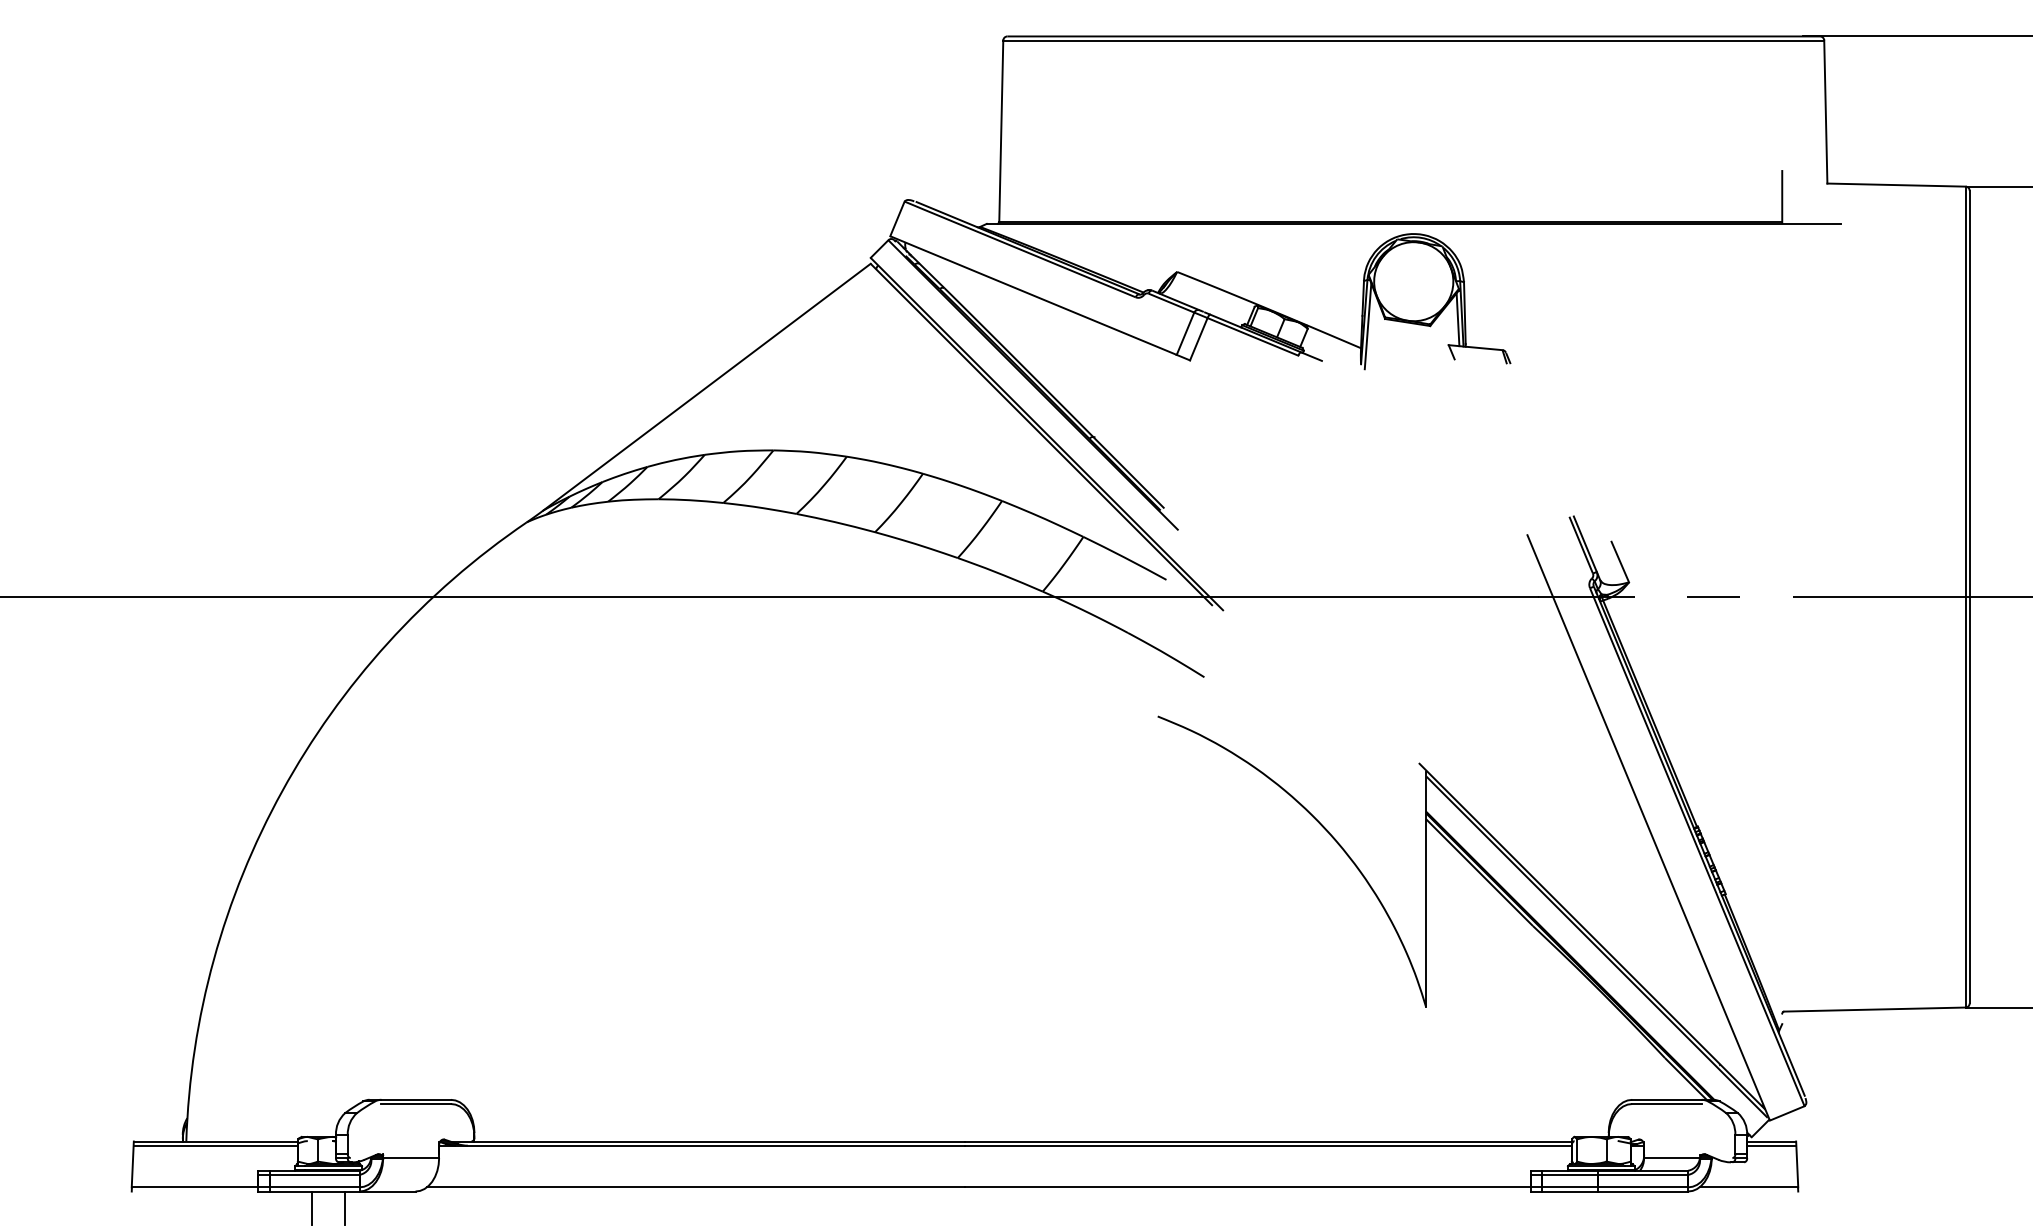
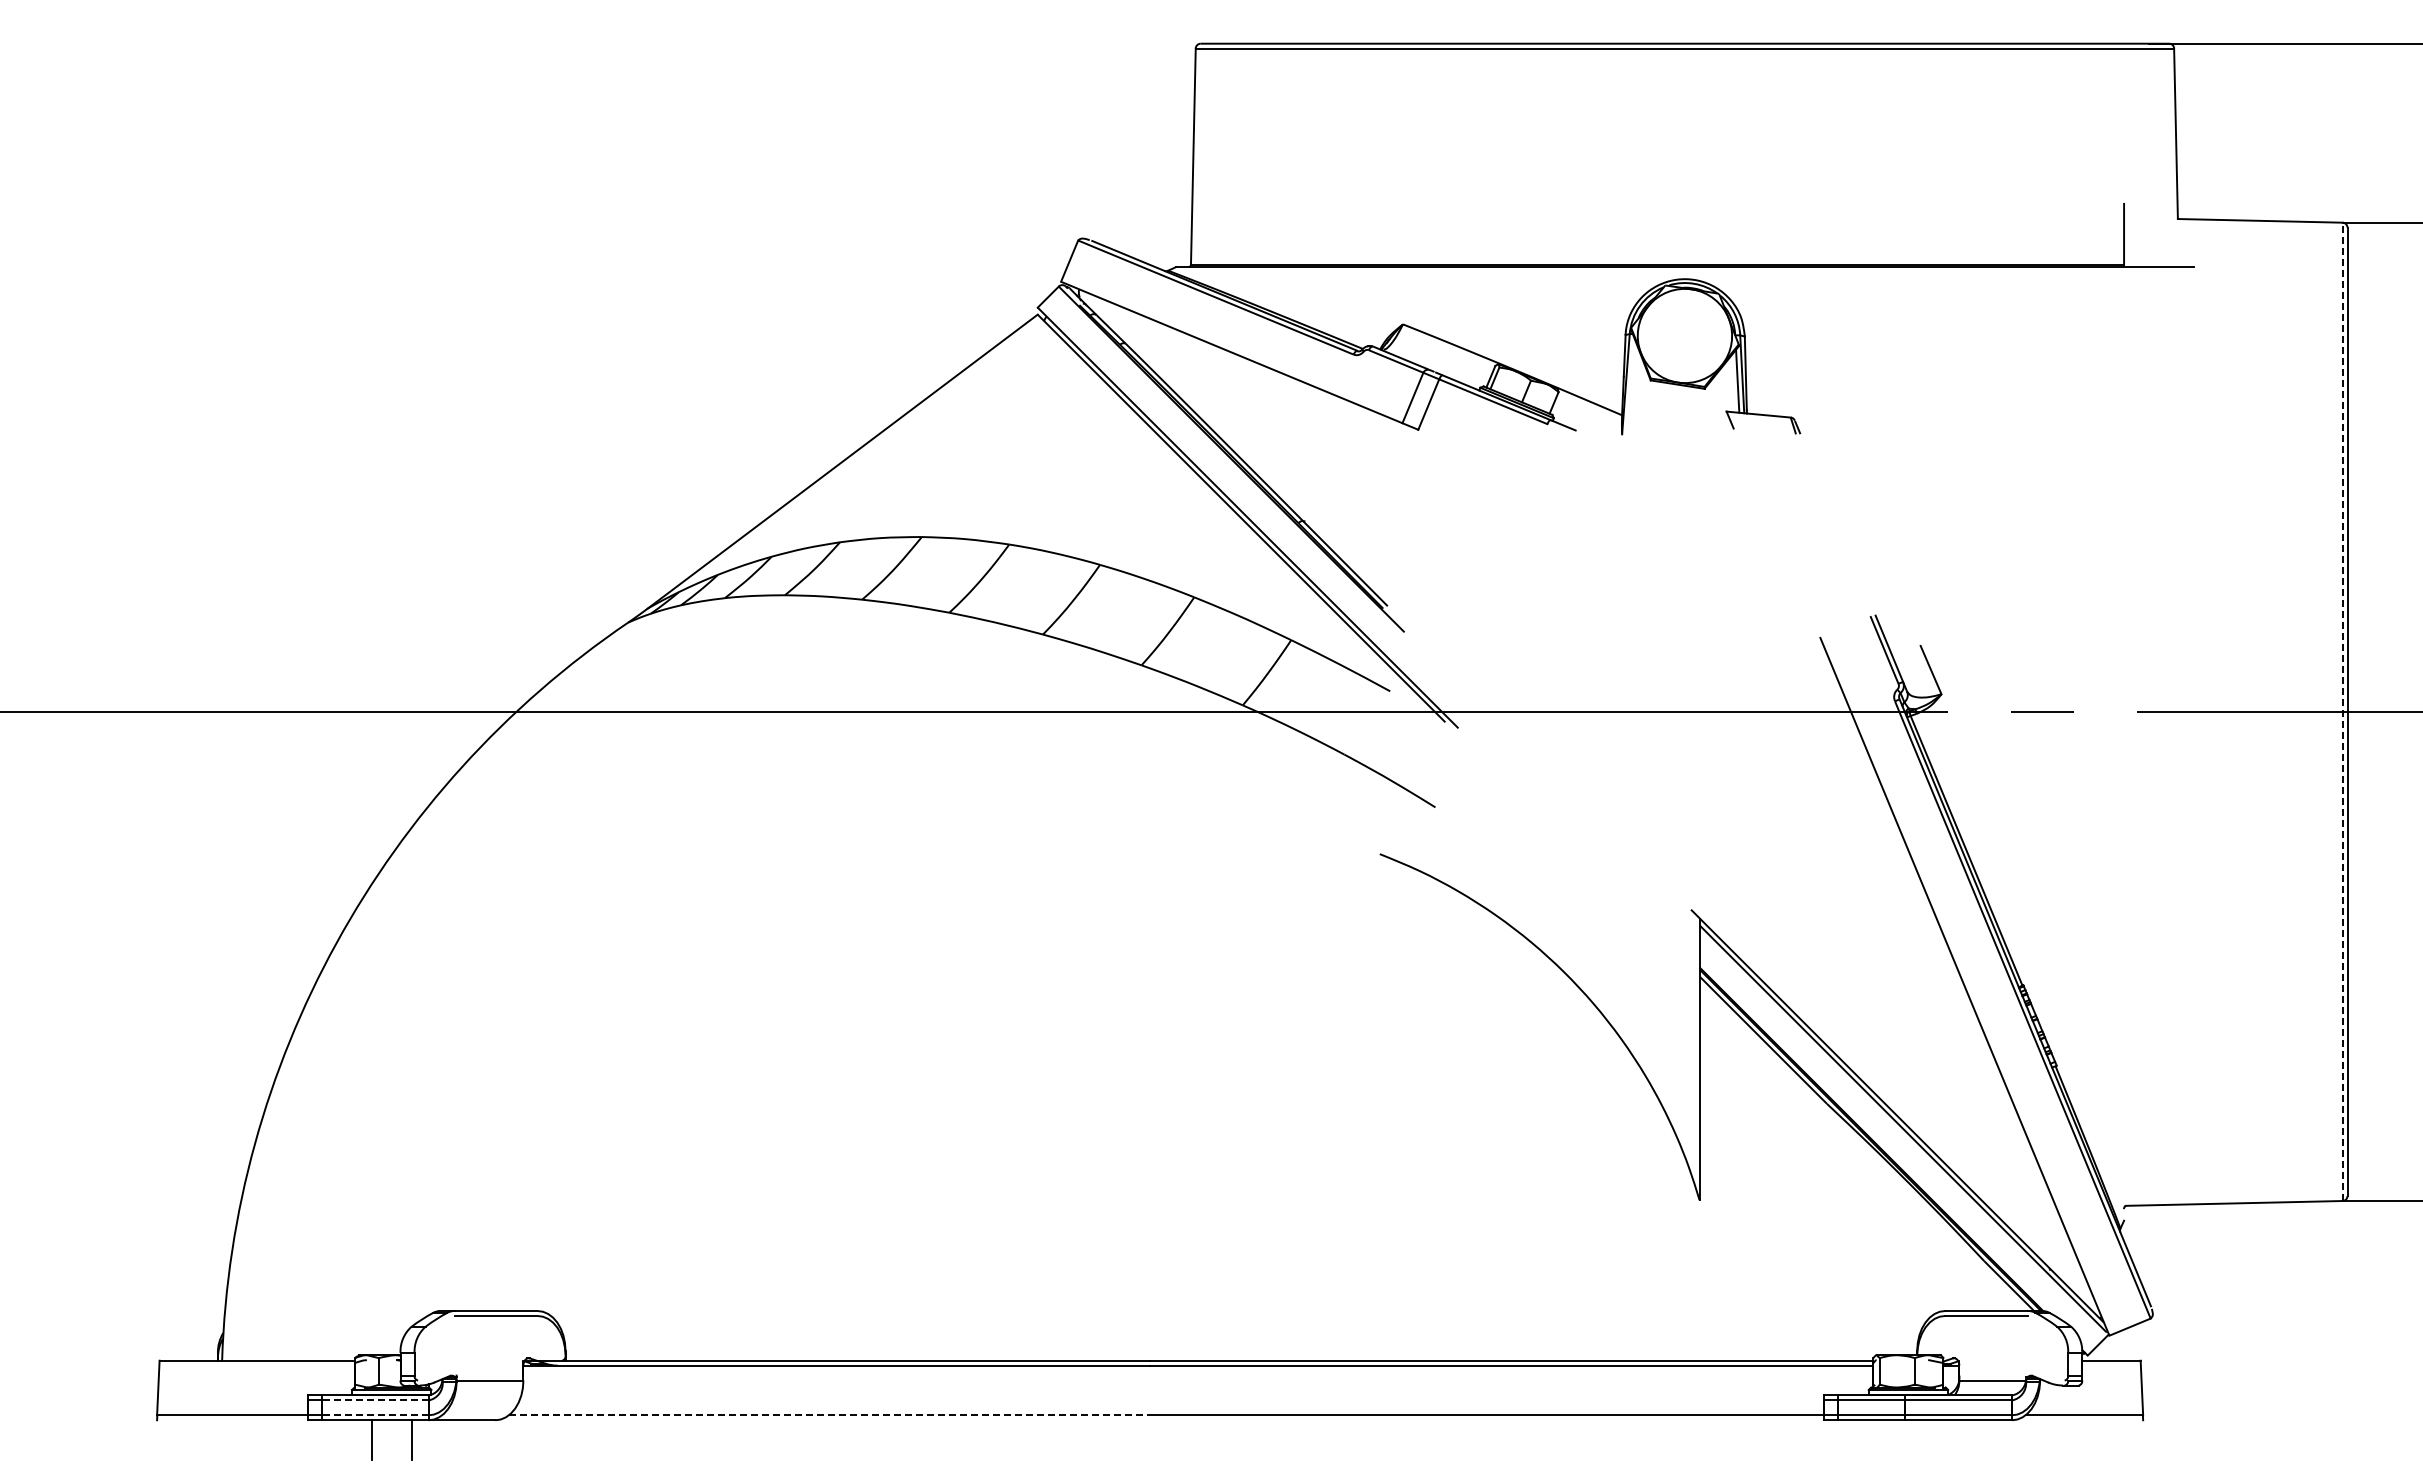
line: (1368, 326) -> (1630, 389), removed
line: (1965, 596) -> (2342, 711), solid -> dashed
line: (215, 1145) -> (257, 1365), removed
line: (1771, 1145) -> (2111, 1365), removed
line: (315, 1174) -> (375, 1400), solid -> dashed
line: (315, 1187) -> (375, 1415), solid -> dashed
line: (695, 1187) -> (829, 1415), solid -> dashed

